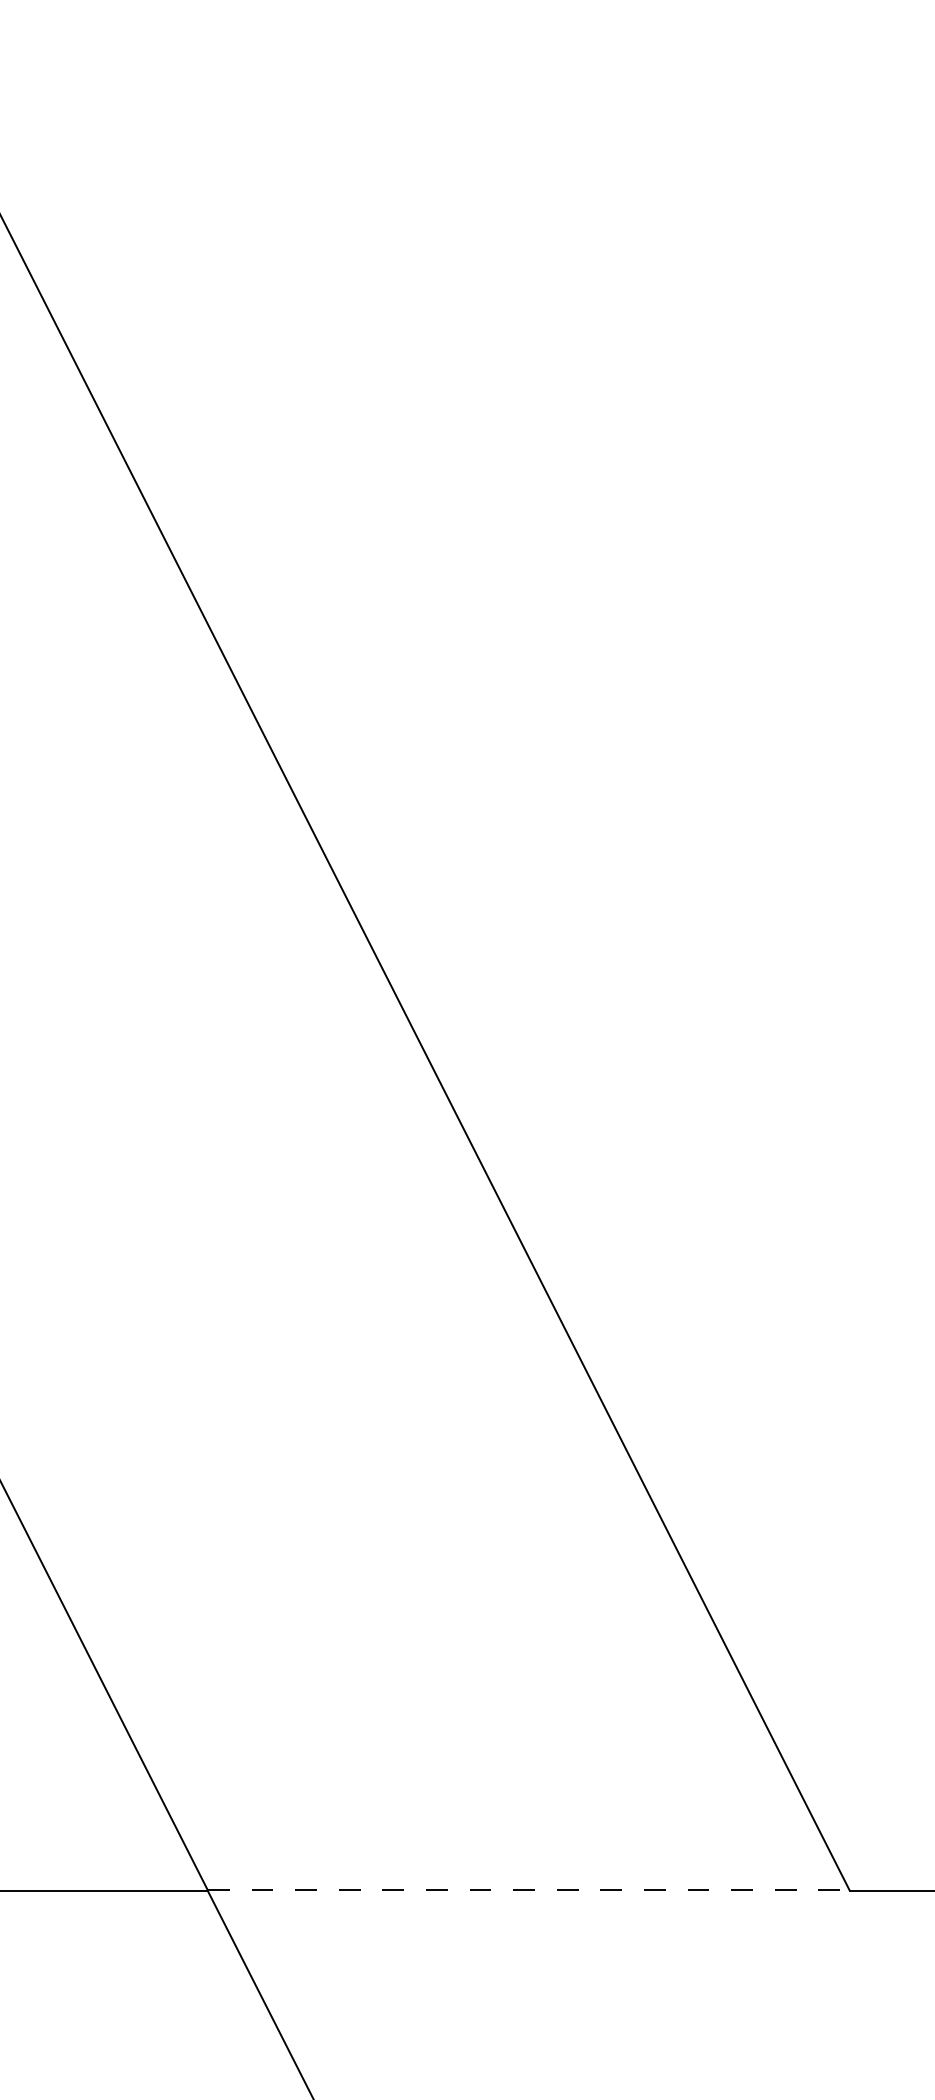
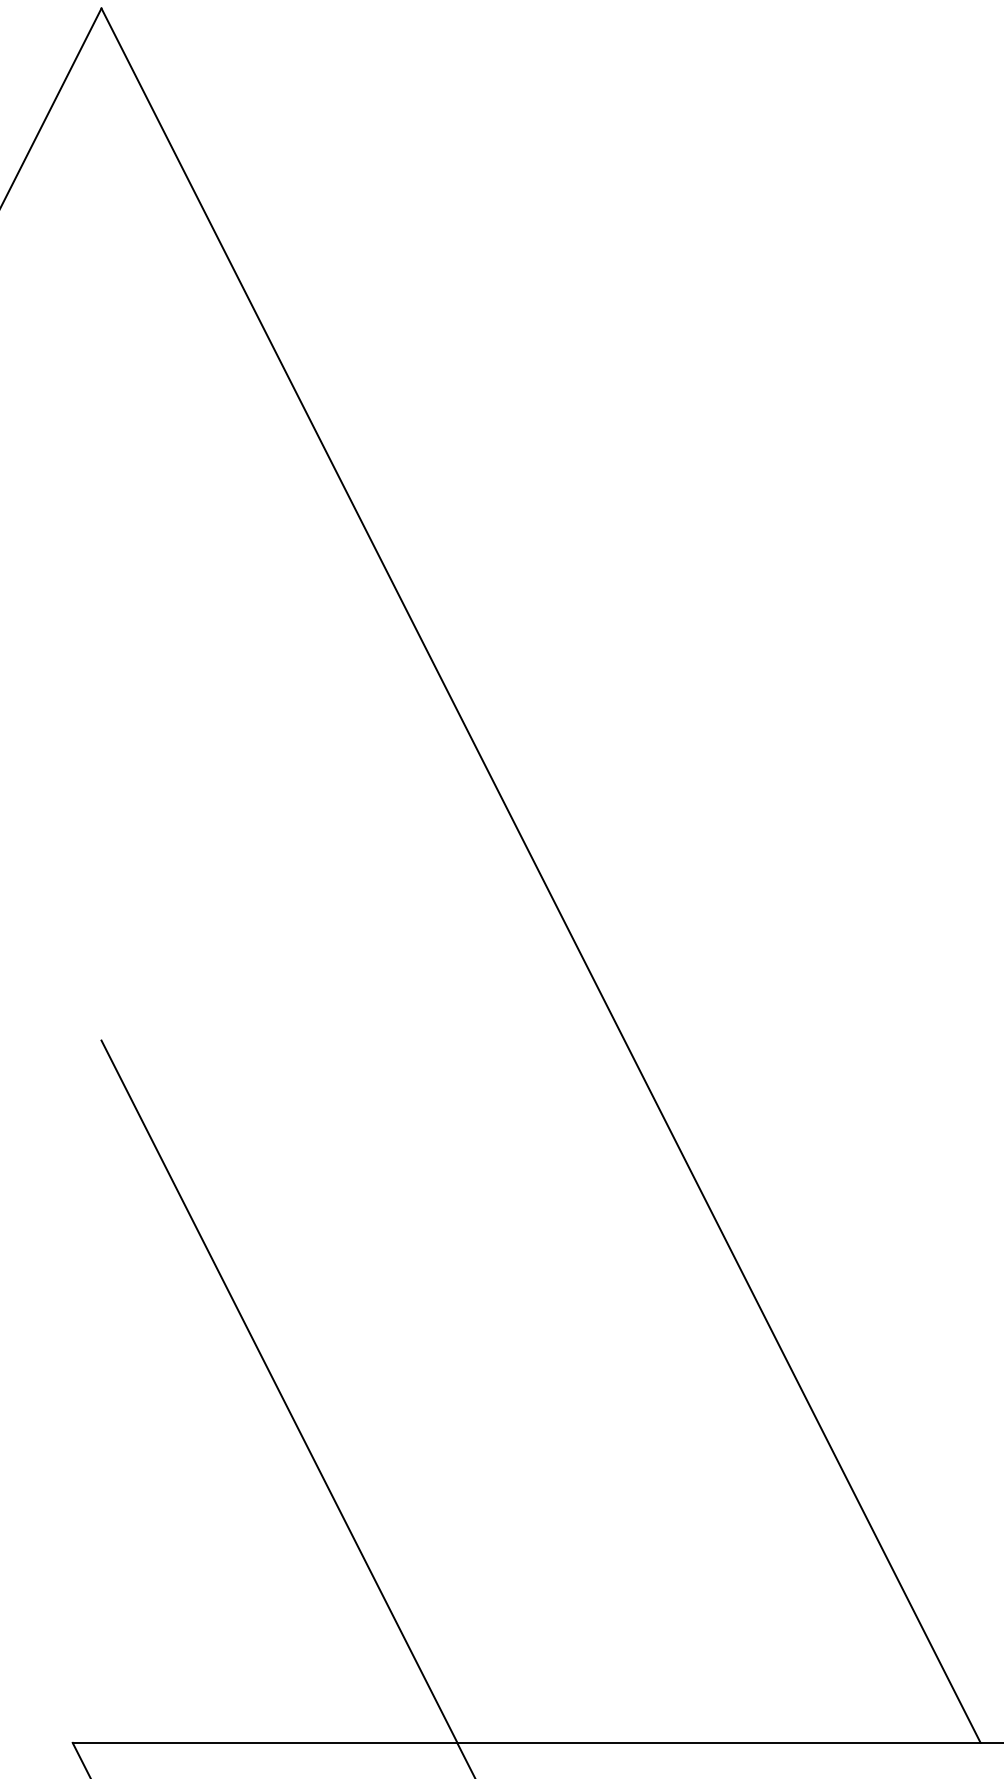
line: (528, 1890) -> (718, 1742), dashed -> solid

